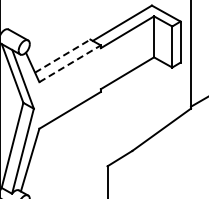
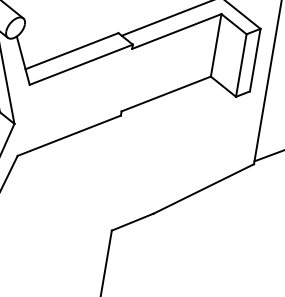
line: (63, 55) -> (73, 50), dashed -> solid
line: (70, 63) -> (81, 64), dashed -> solid

